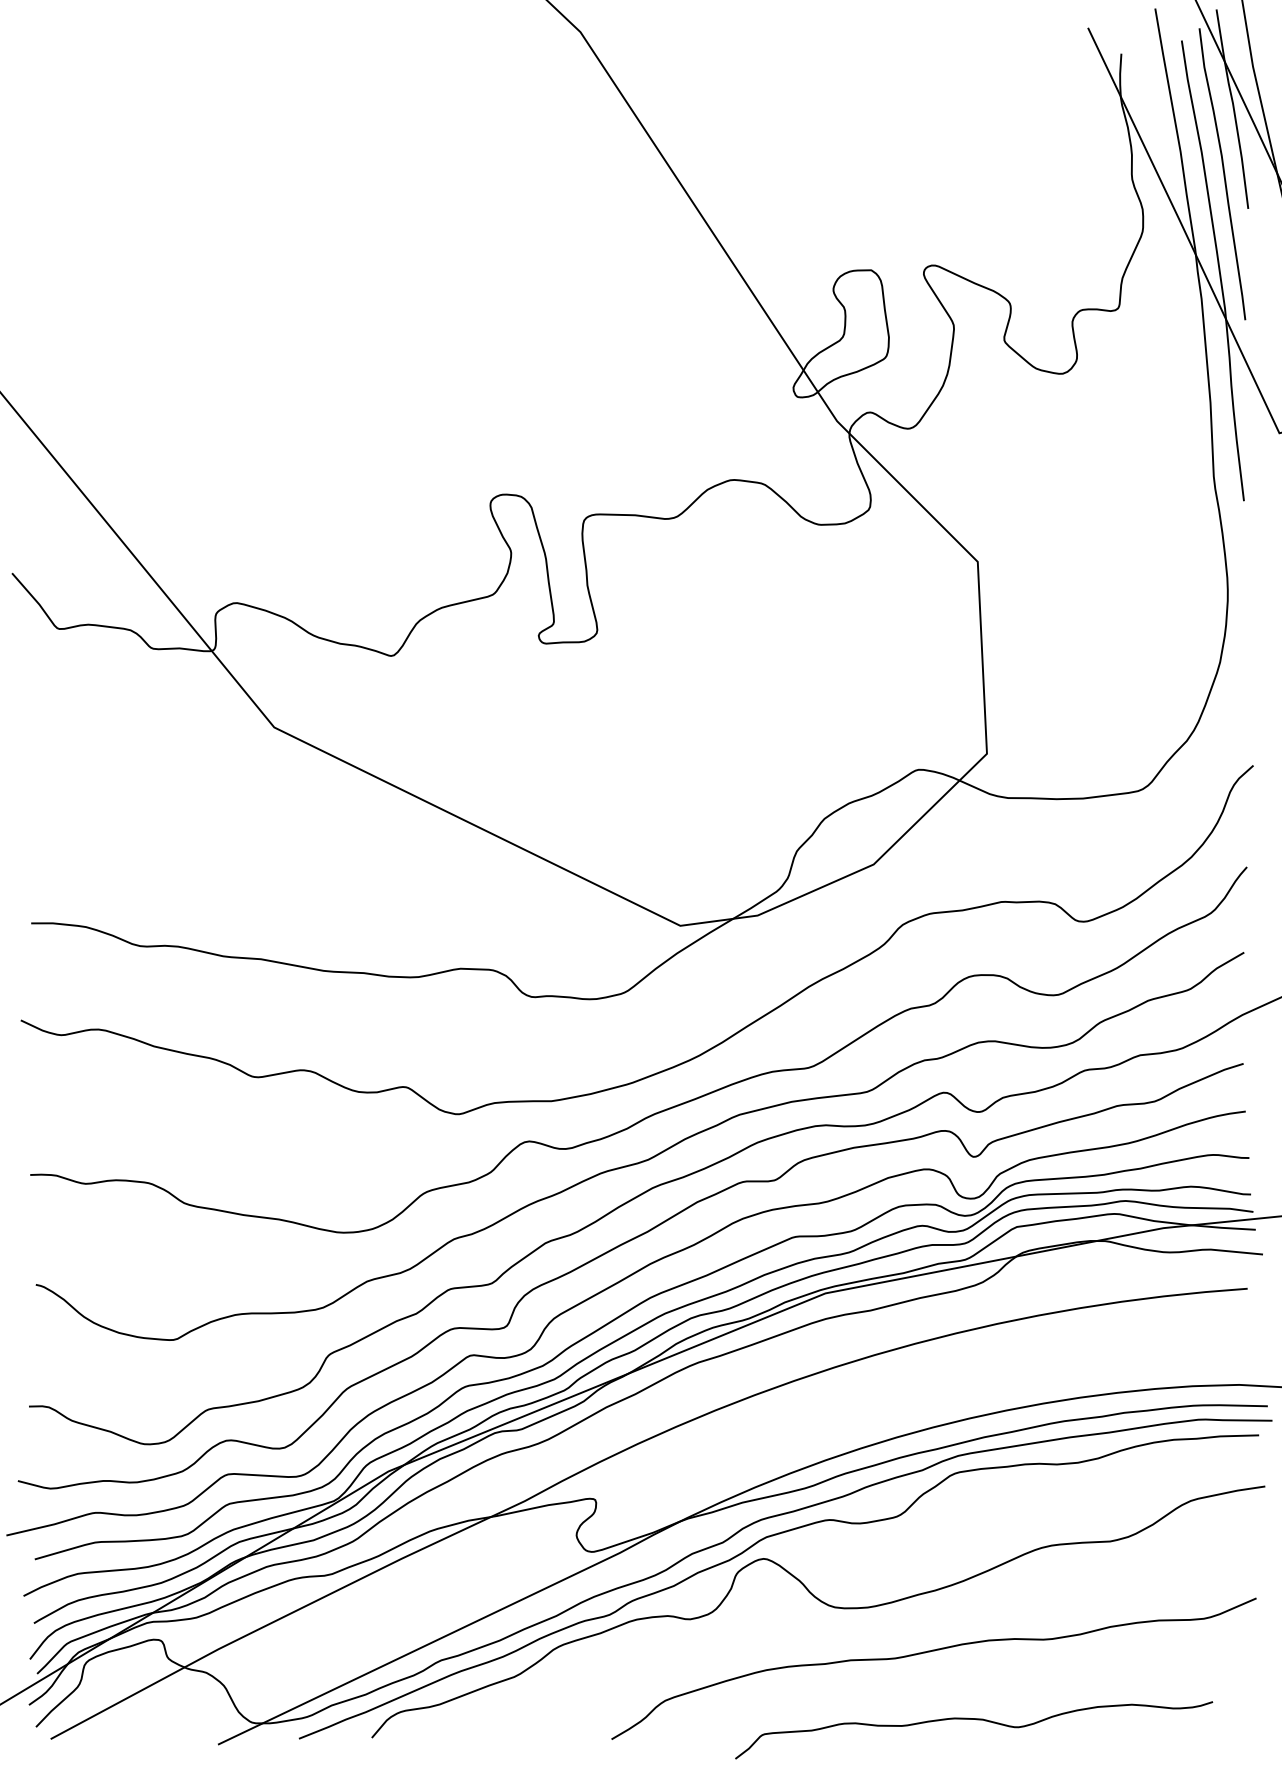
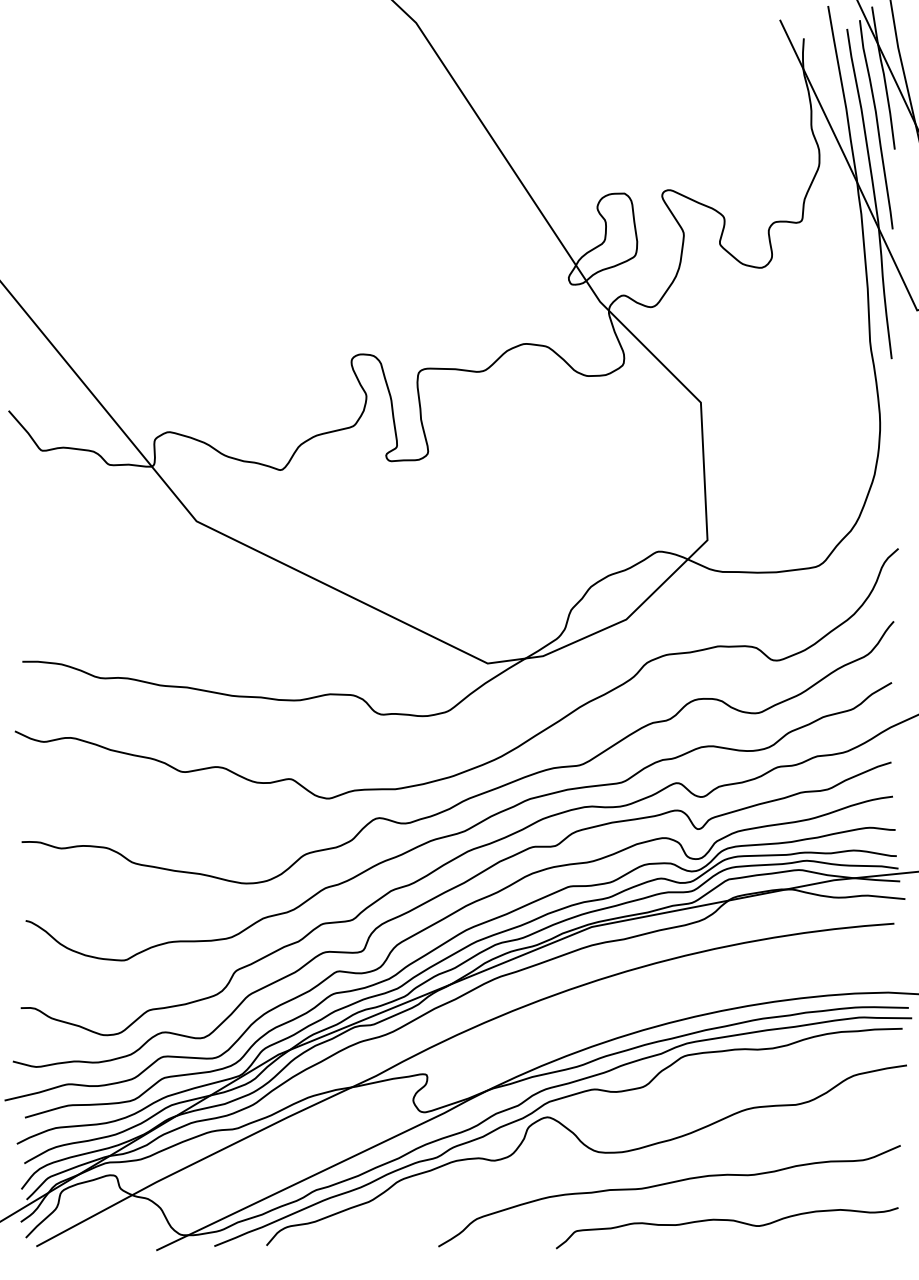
curve: (975, 1720) -> (728, 1221), moved

